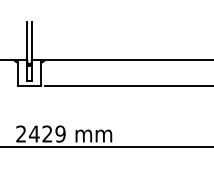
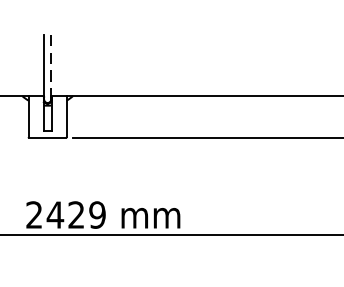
line: (31, 41) -> (50, 66), solid -> dashed

